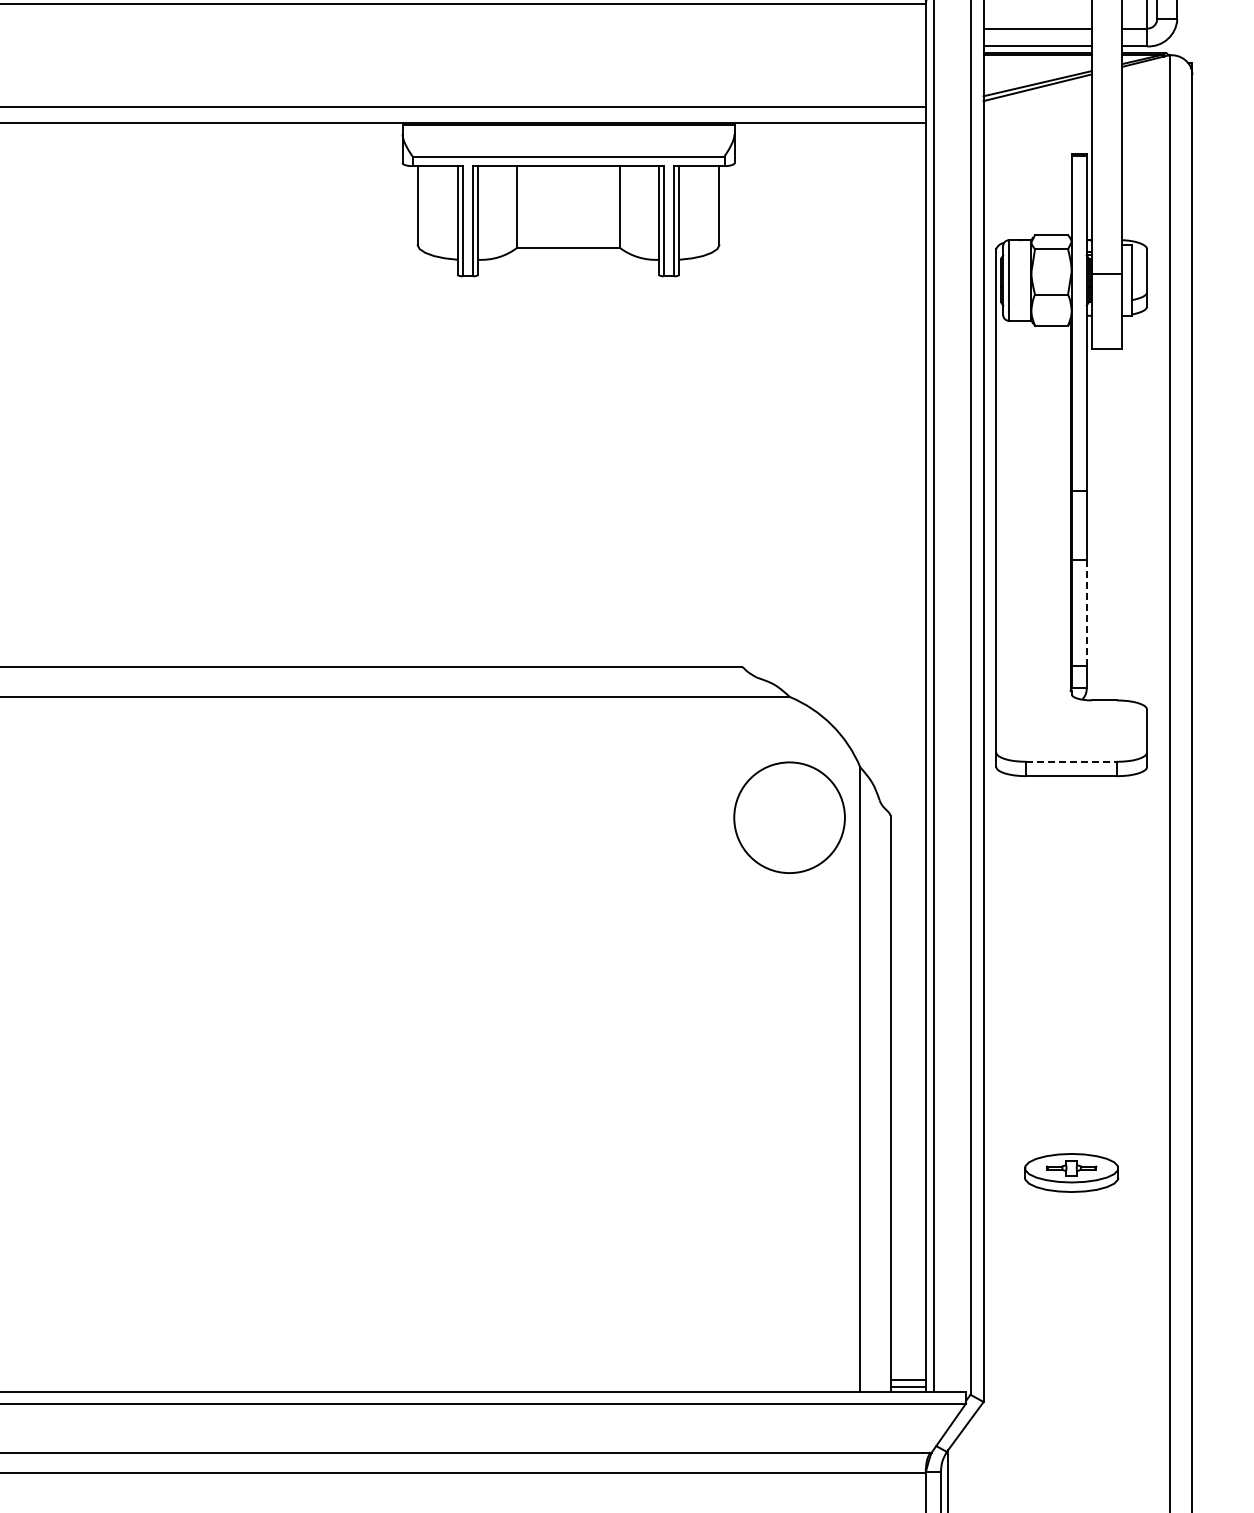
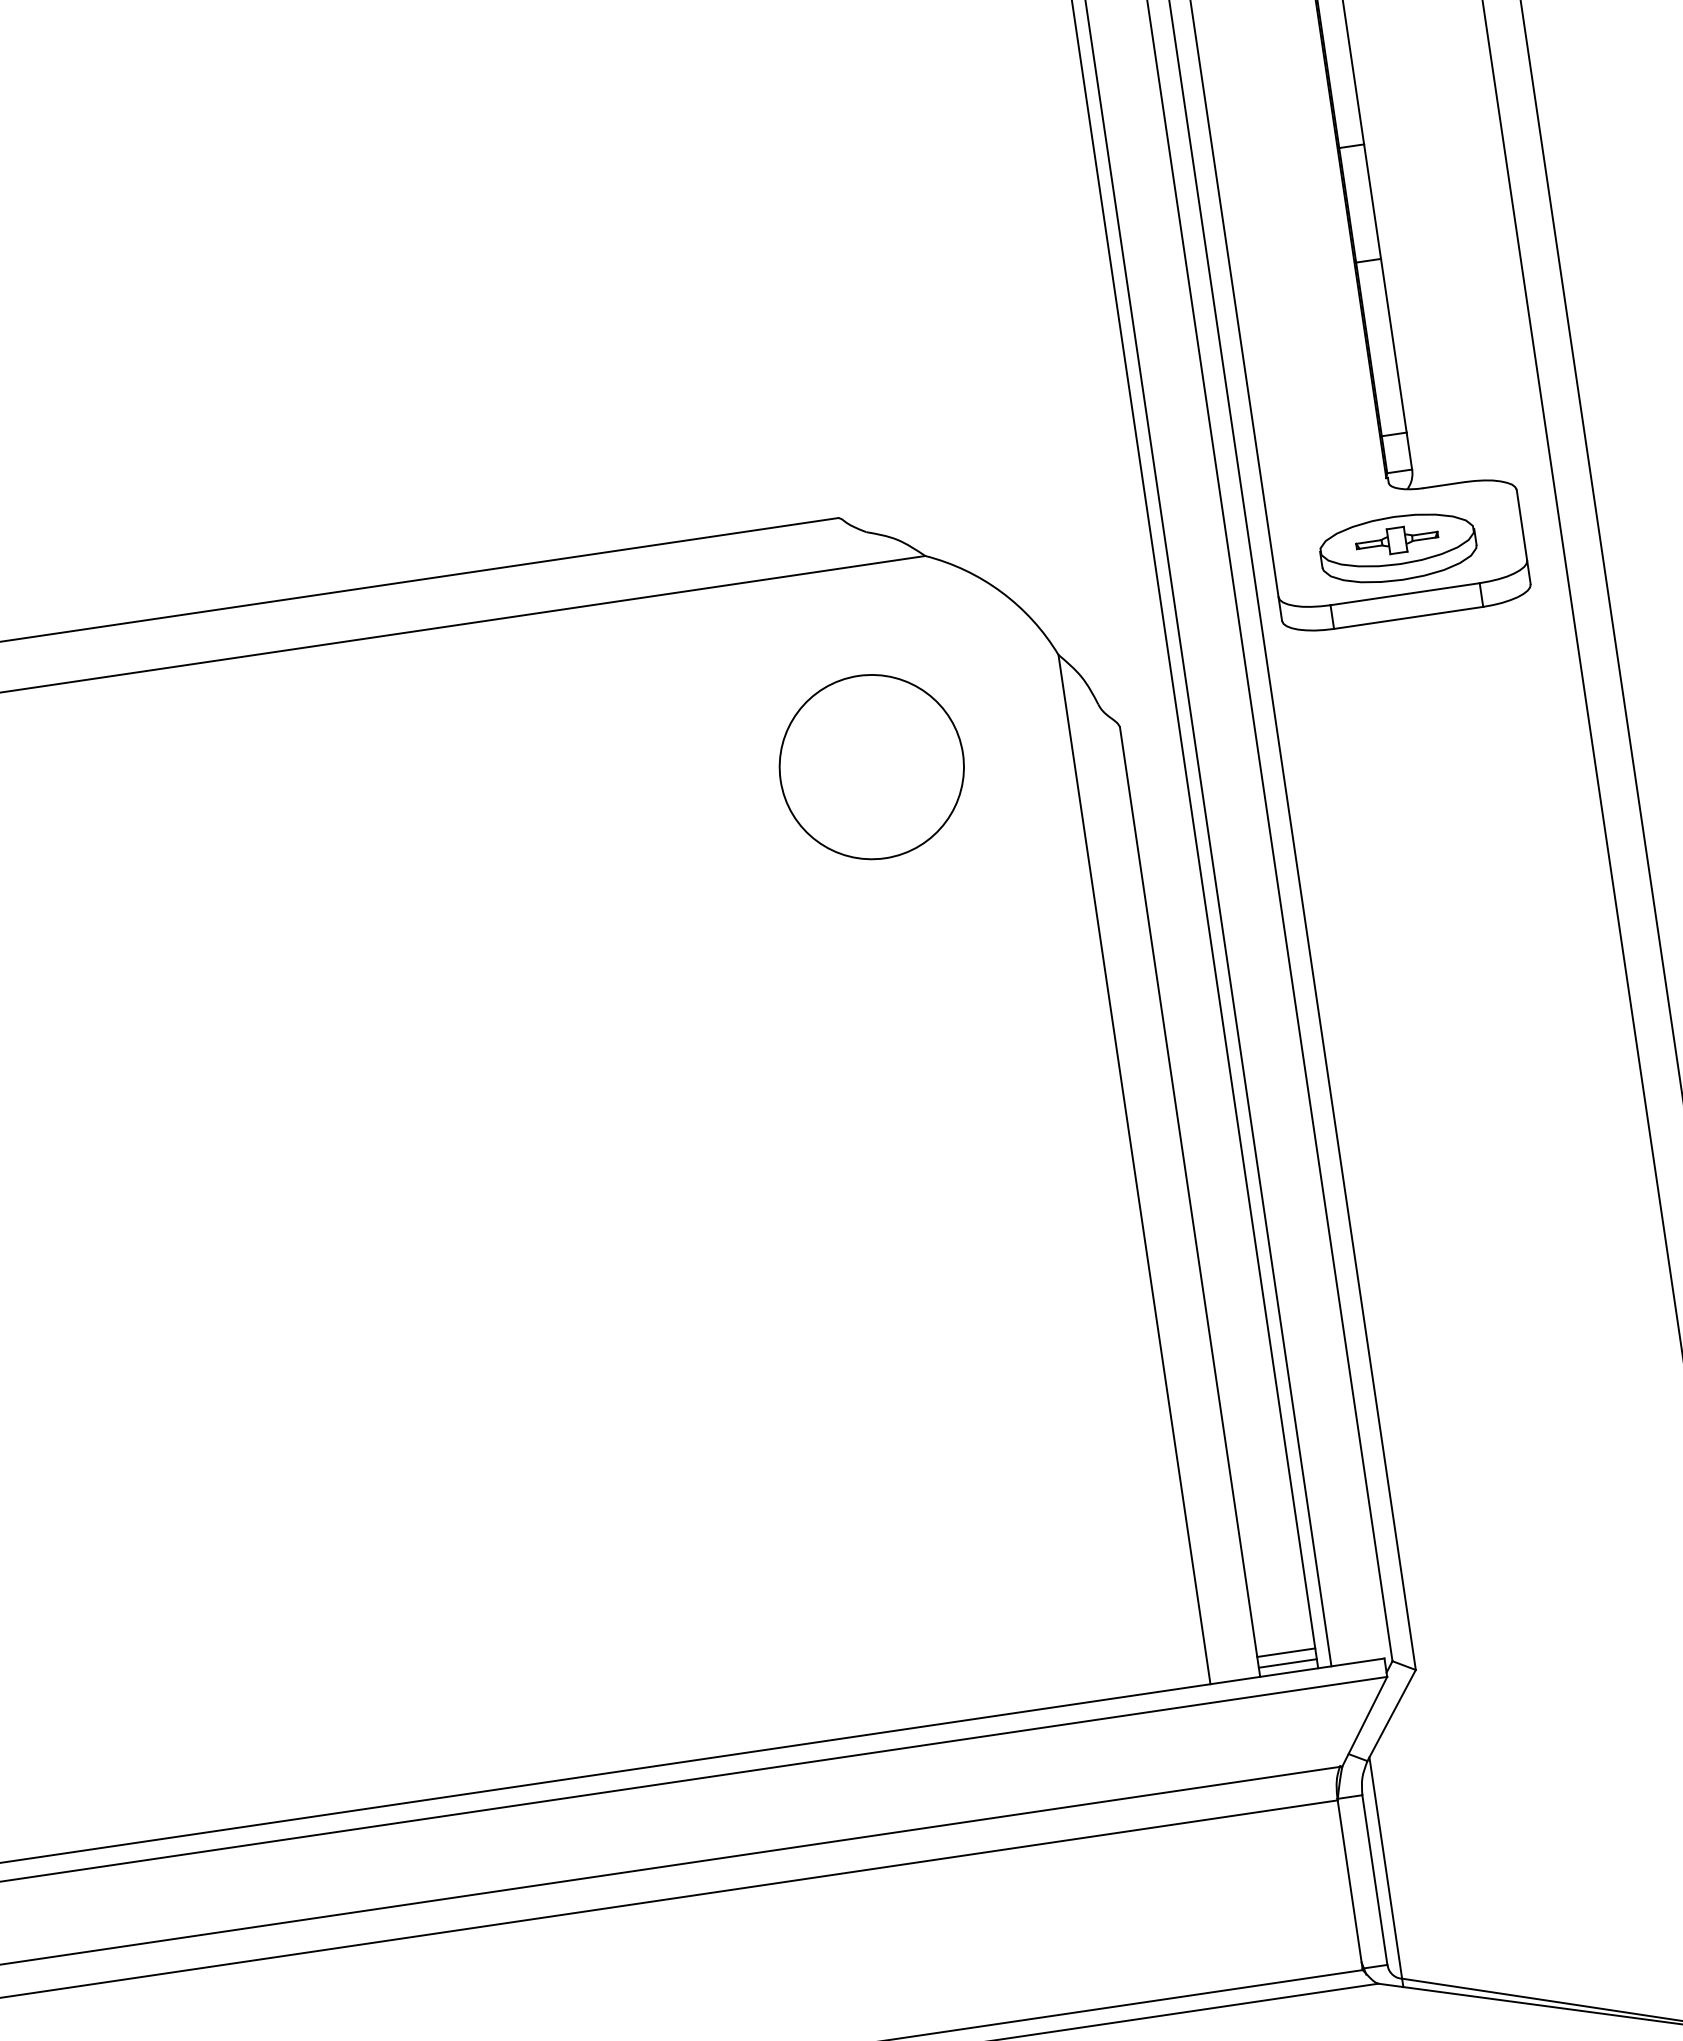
line: (1086, 613) -> (1393, 346), dashed -> solid
line: (1072, 761) -> (1406, 593), dashed -> solid
circle: (789, 817) -> (871, 766), moved
part: (1071, 1172) -> (1397, 547), moved

